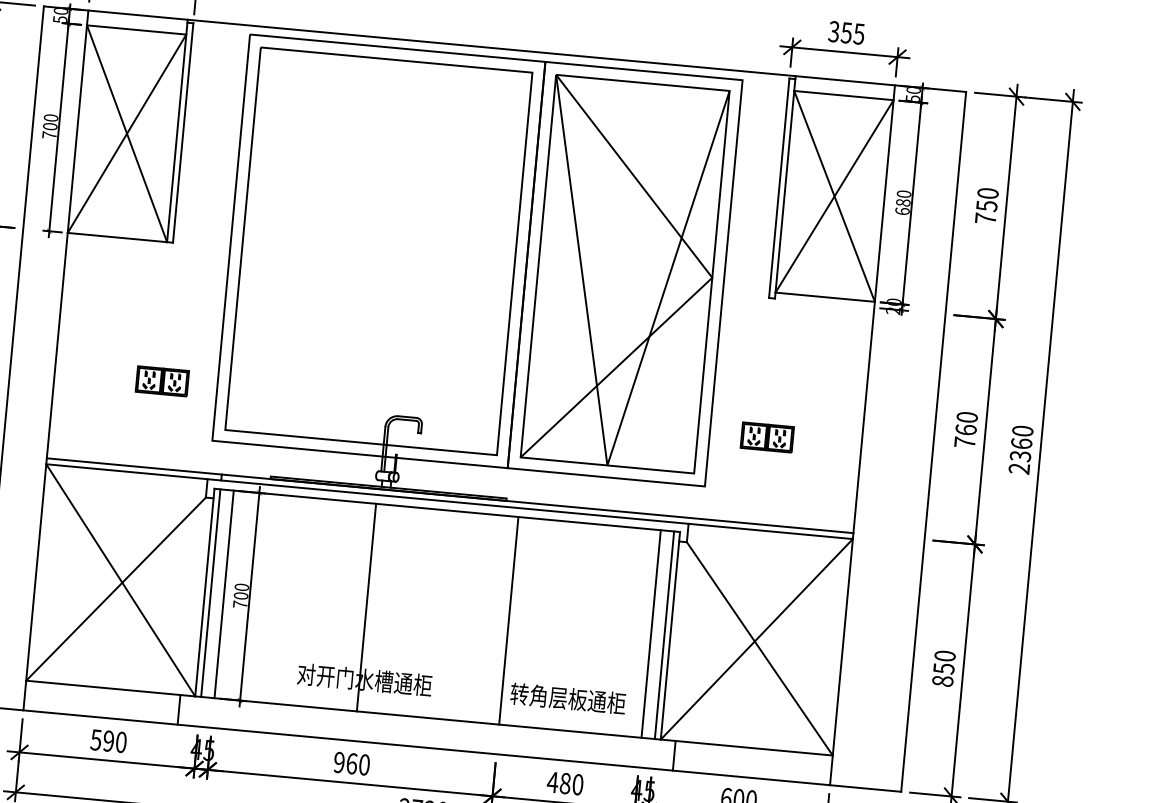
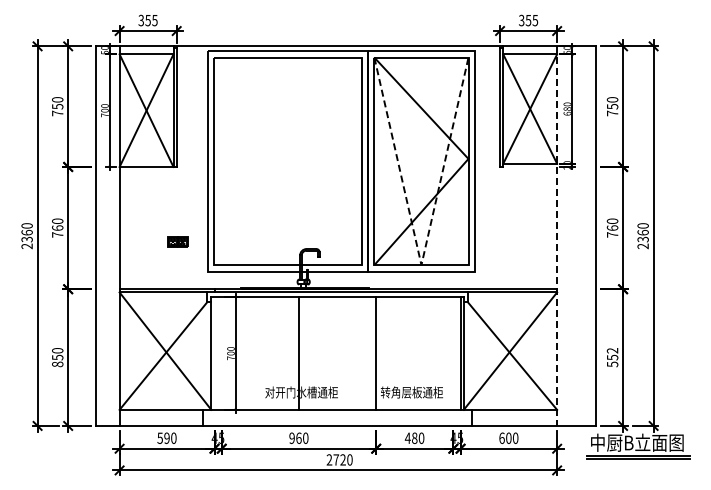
part: (161, 380) -> (177, 241), size x0.7
line: (863, 435) -> (557, 236), solid -> dashed
part: (766, 436) -> (505, 241), removed
line: (607, 466) -> (421, 265), solid -> dashed
line: (210, 593) -> (214, 353), removed
line: (223, 594) -> (221, 353), removed
line: (651, 633) -> (453, 353), removed
text: (943, 668) -> (612, 357), 850 -> 552

